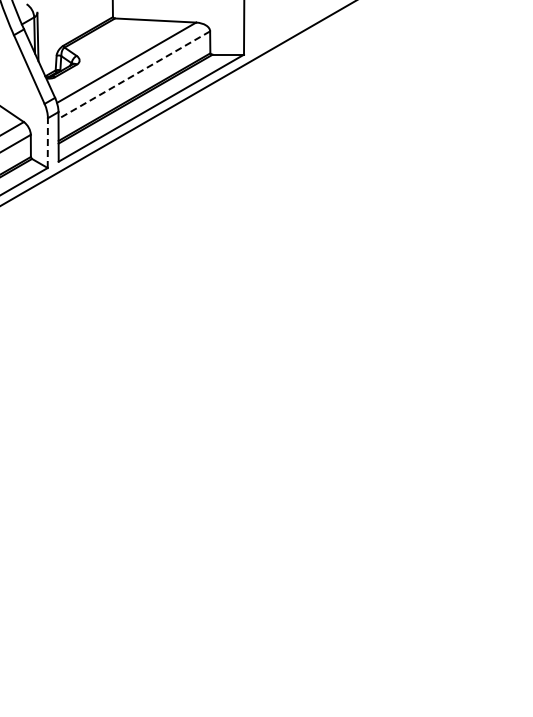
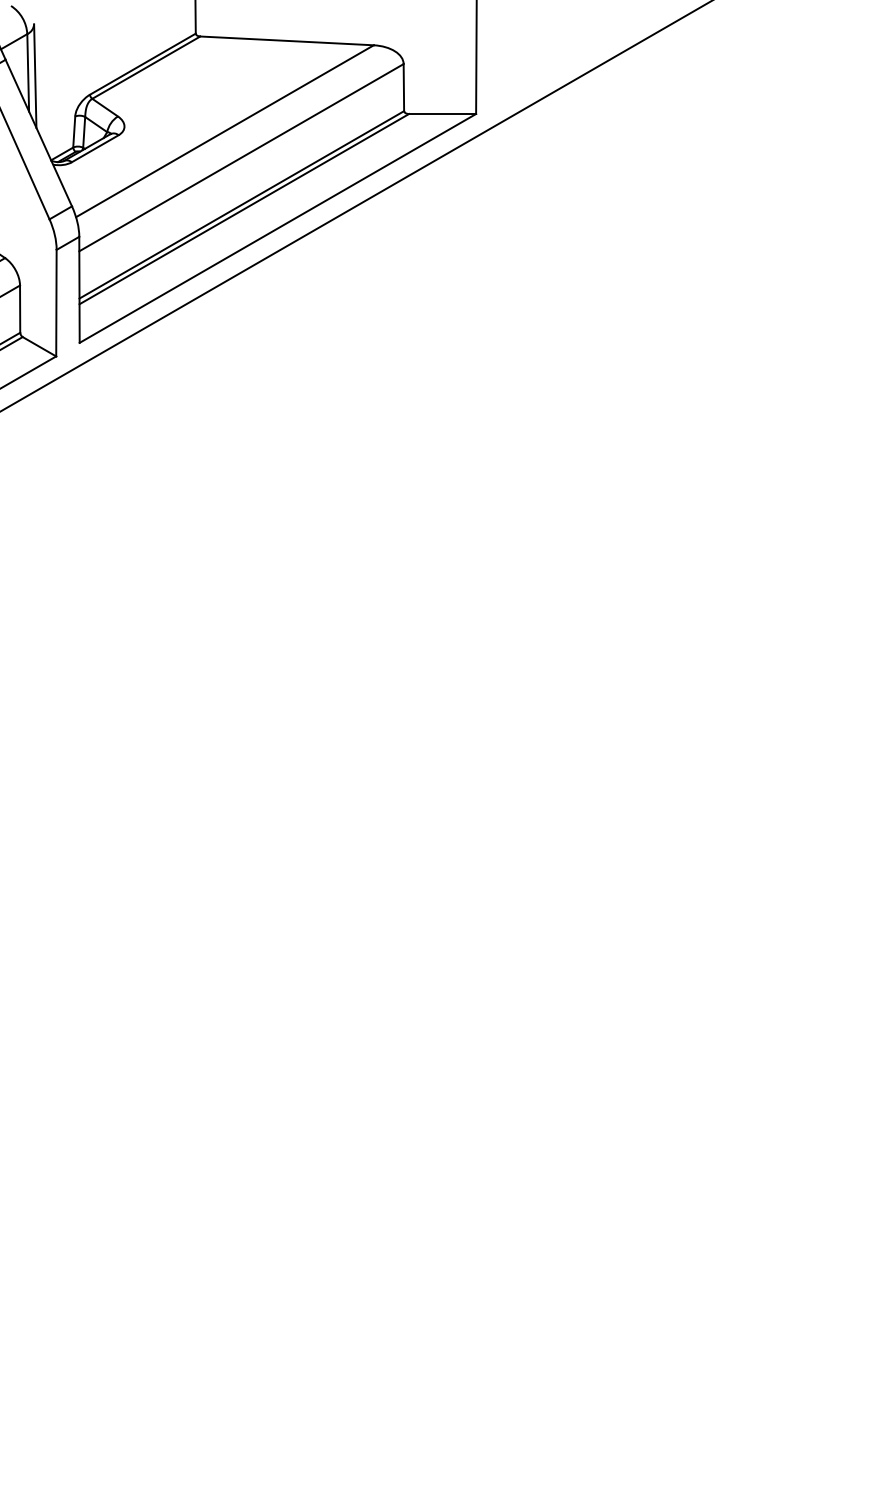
line: (134, 75) -> (241, 158), dashed -> solid
line: (47, 143) -> (55, 303), dashed -> solid

